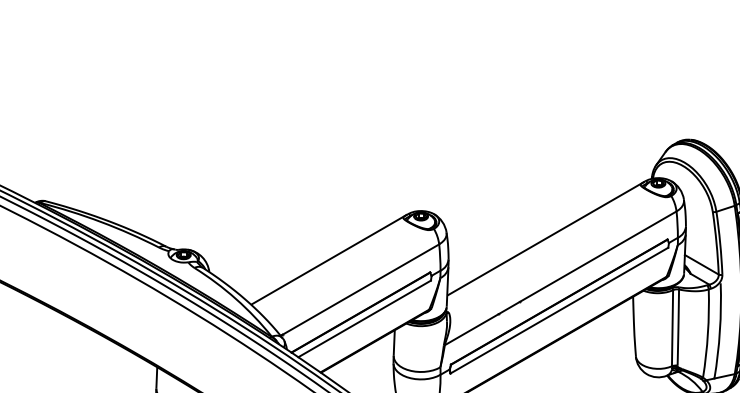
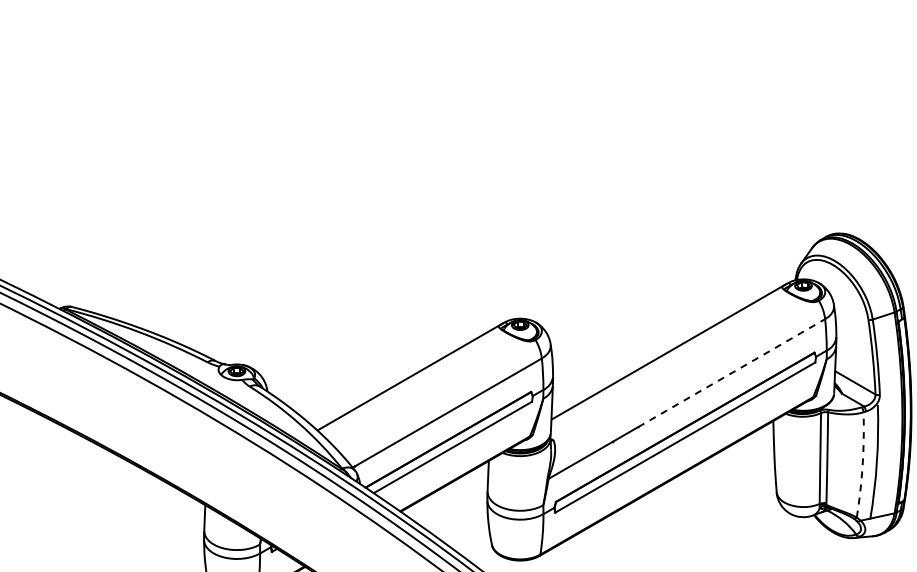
line: (598, 256) -> (731, 373), solid -> dashed
arc: (707, 334) -> (862, 465), solid -> dashed

